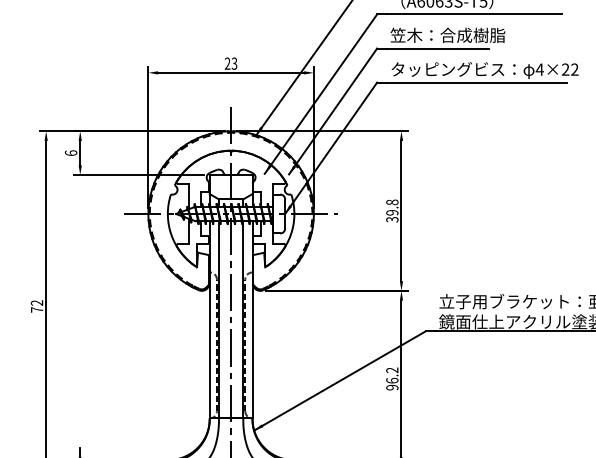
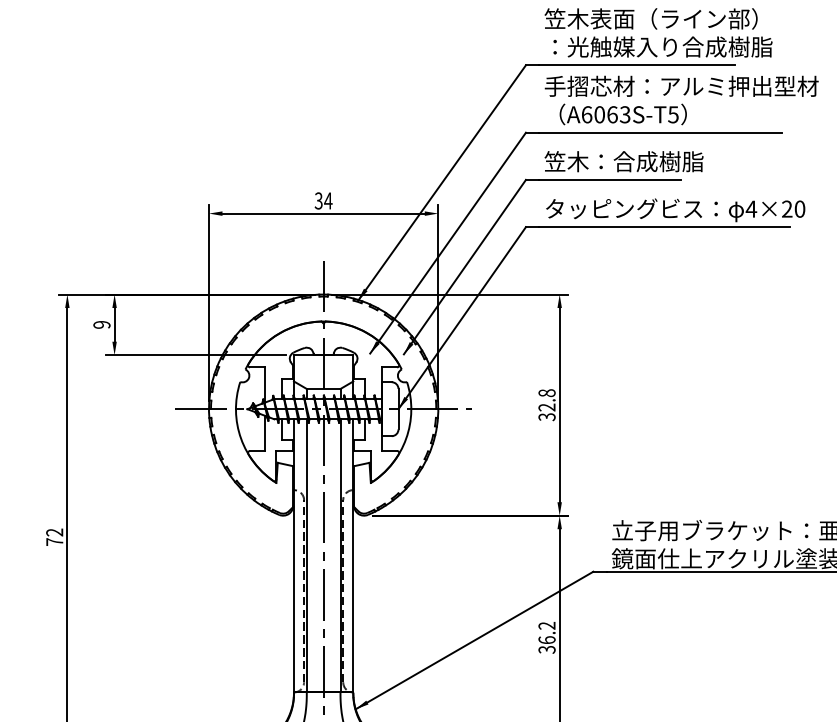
text: (231, 63) -> (323, 200), 23 -> 34
text: (574, 69) -> (799, 208), 4×22 -> 4×20
text: (70, 152) -> (101, 324), 6 -> 9
text: (391, 212) -> (546, 407), 39.8 -> 32.8
text: (391, 387) -> (546, 649), 96.2 -> 36.2

